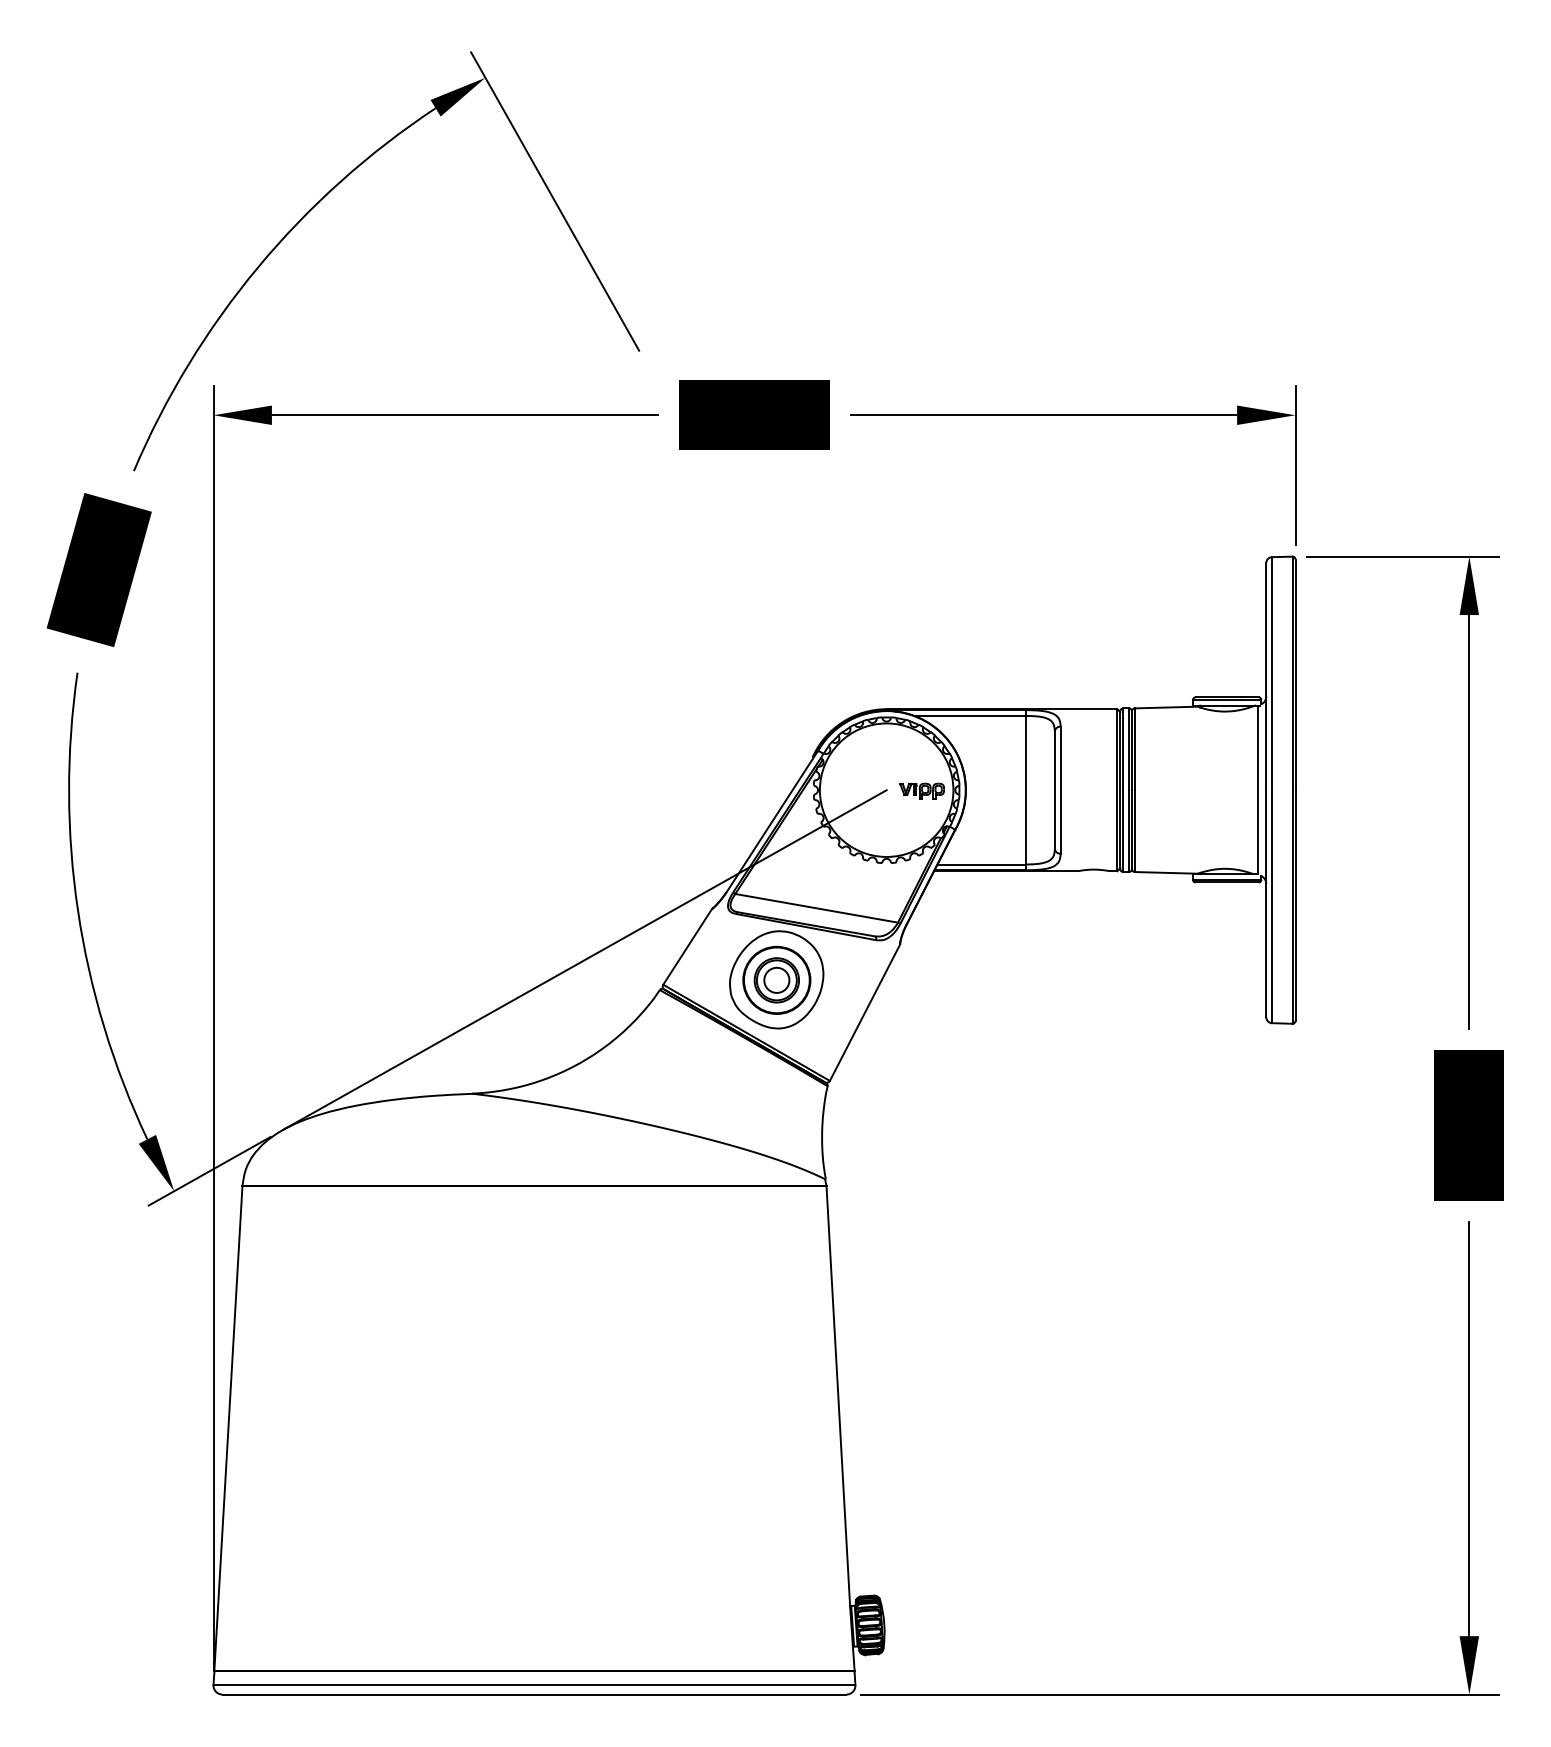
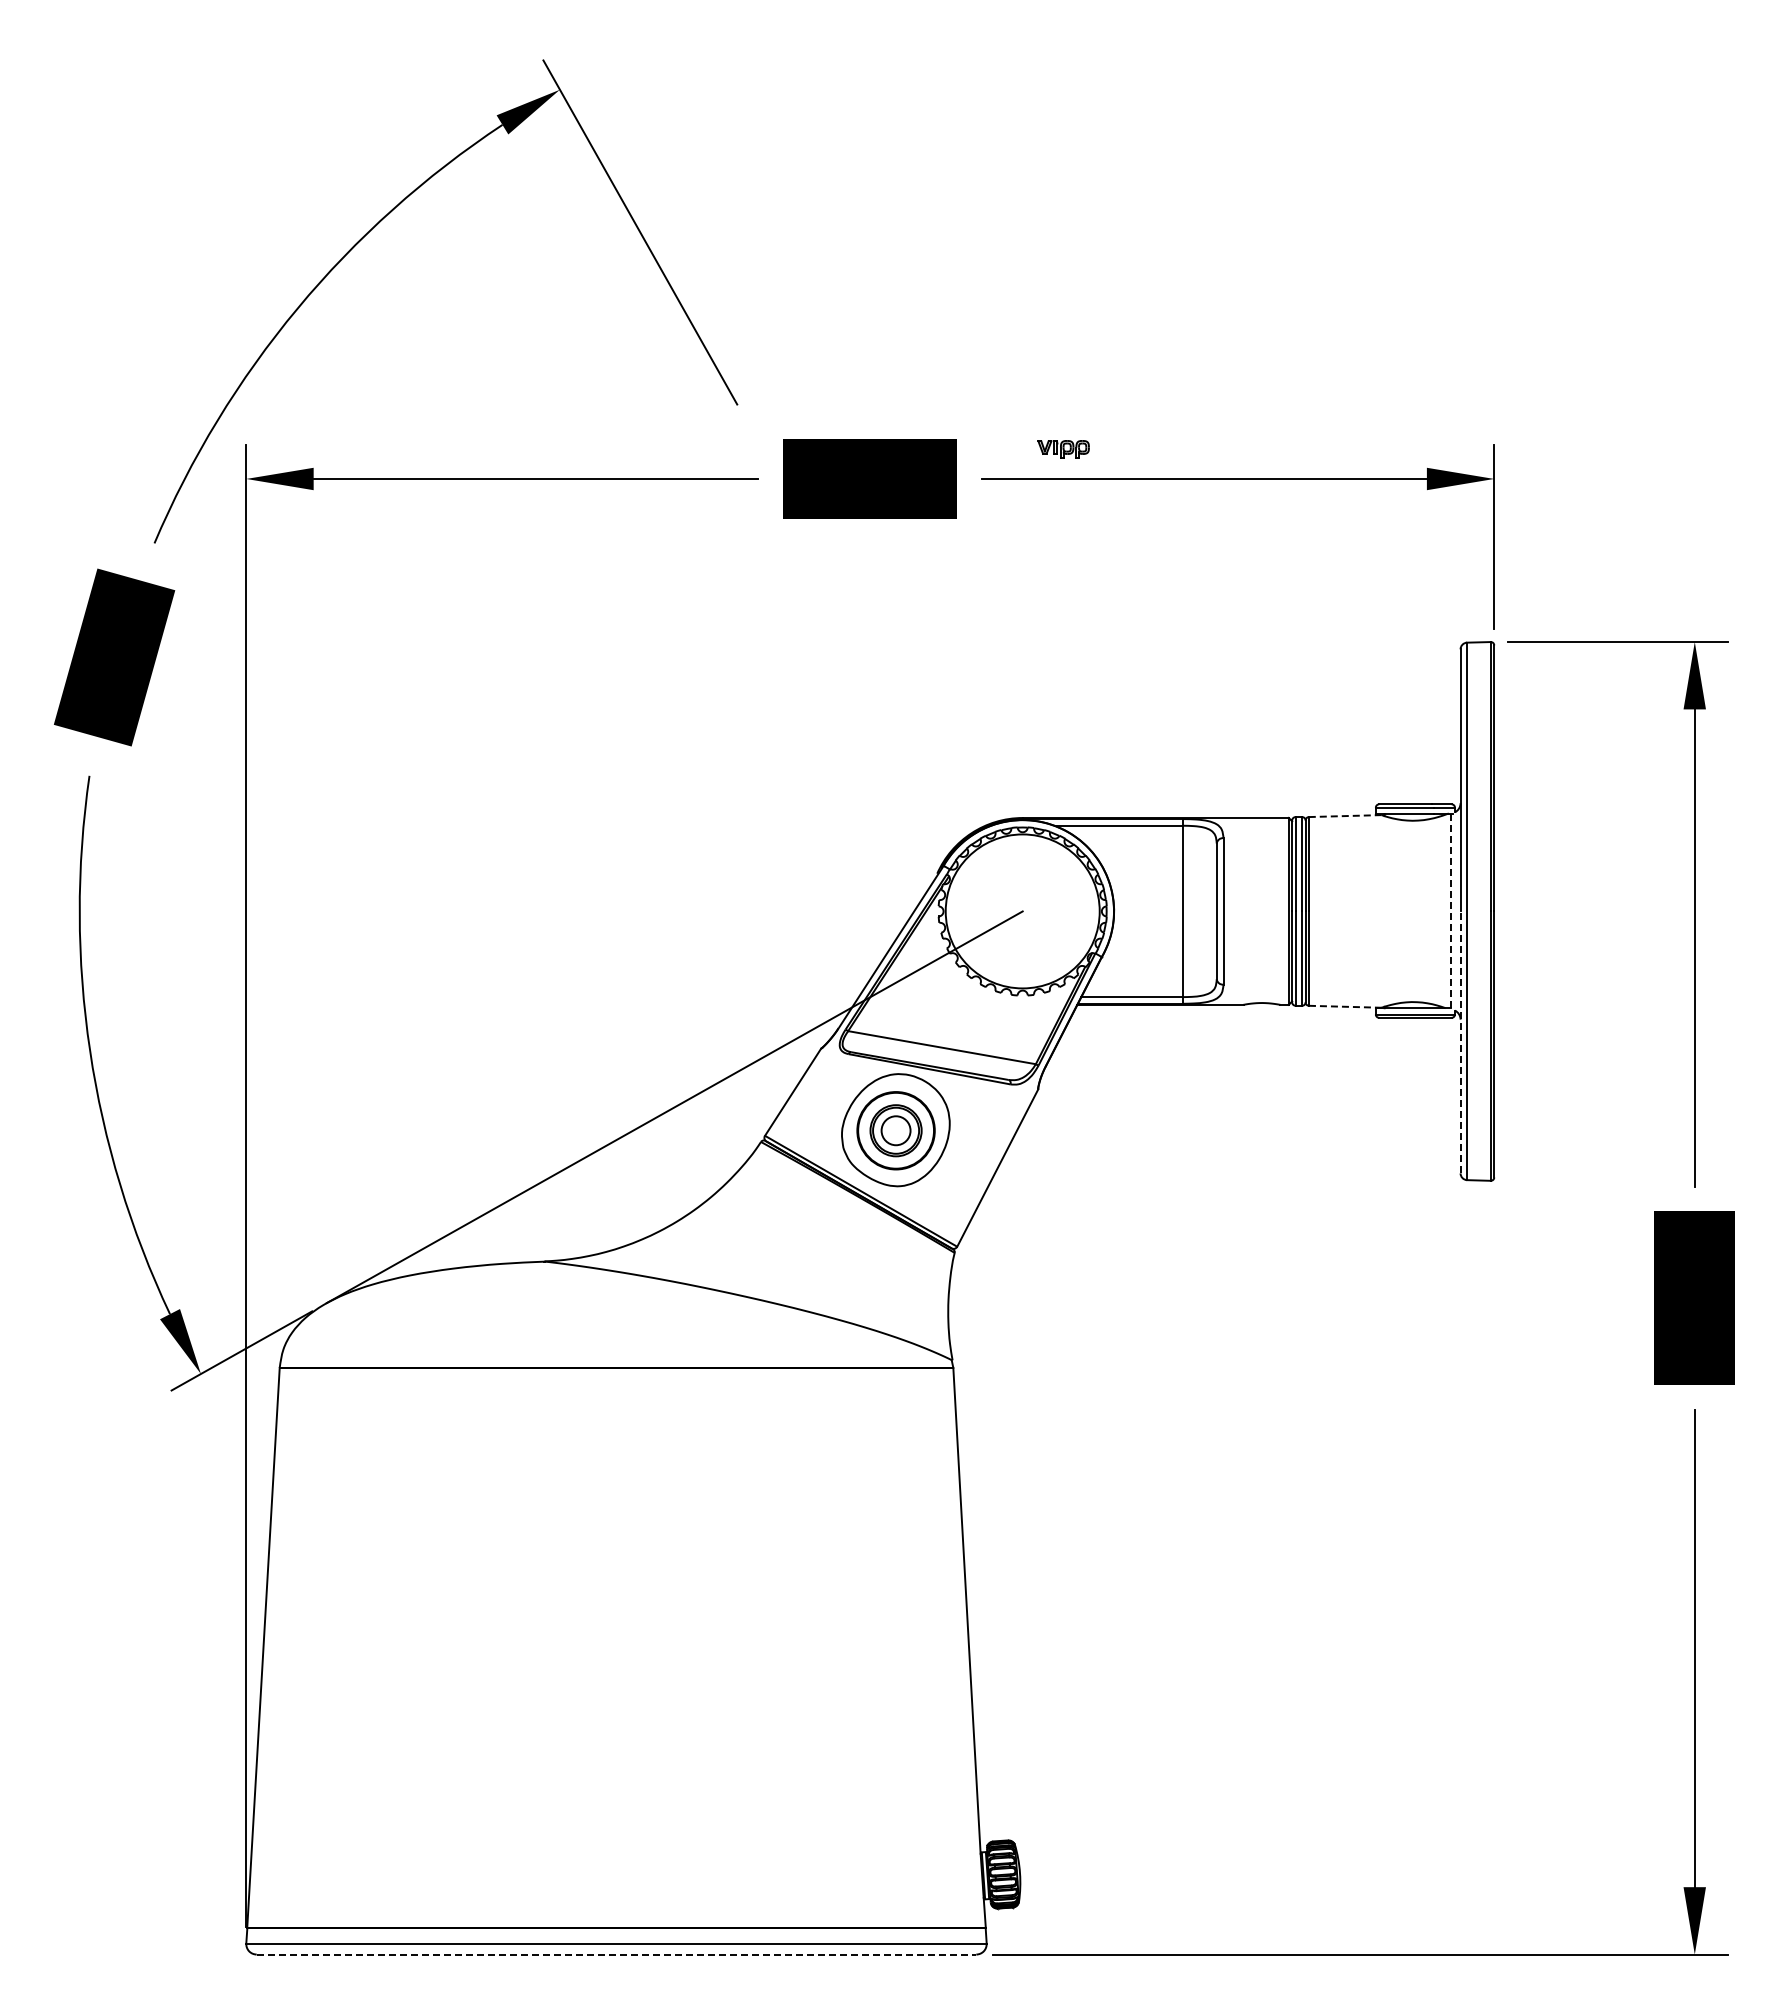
line: (1165, 707) -> (1344, 816), solid -> dashed
line: (1257, 789) -> (1450, 910), solid -> dashed
part: (922, 791) -> (1063, 449), moved
line: (1166, 872) -> (1345, 1006), solid -> dashed
line: (1266, 903) -> (1460, 1042), solid -> dashed
line: (534, 1694) -> (616, 1954), solid -> dashed

